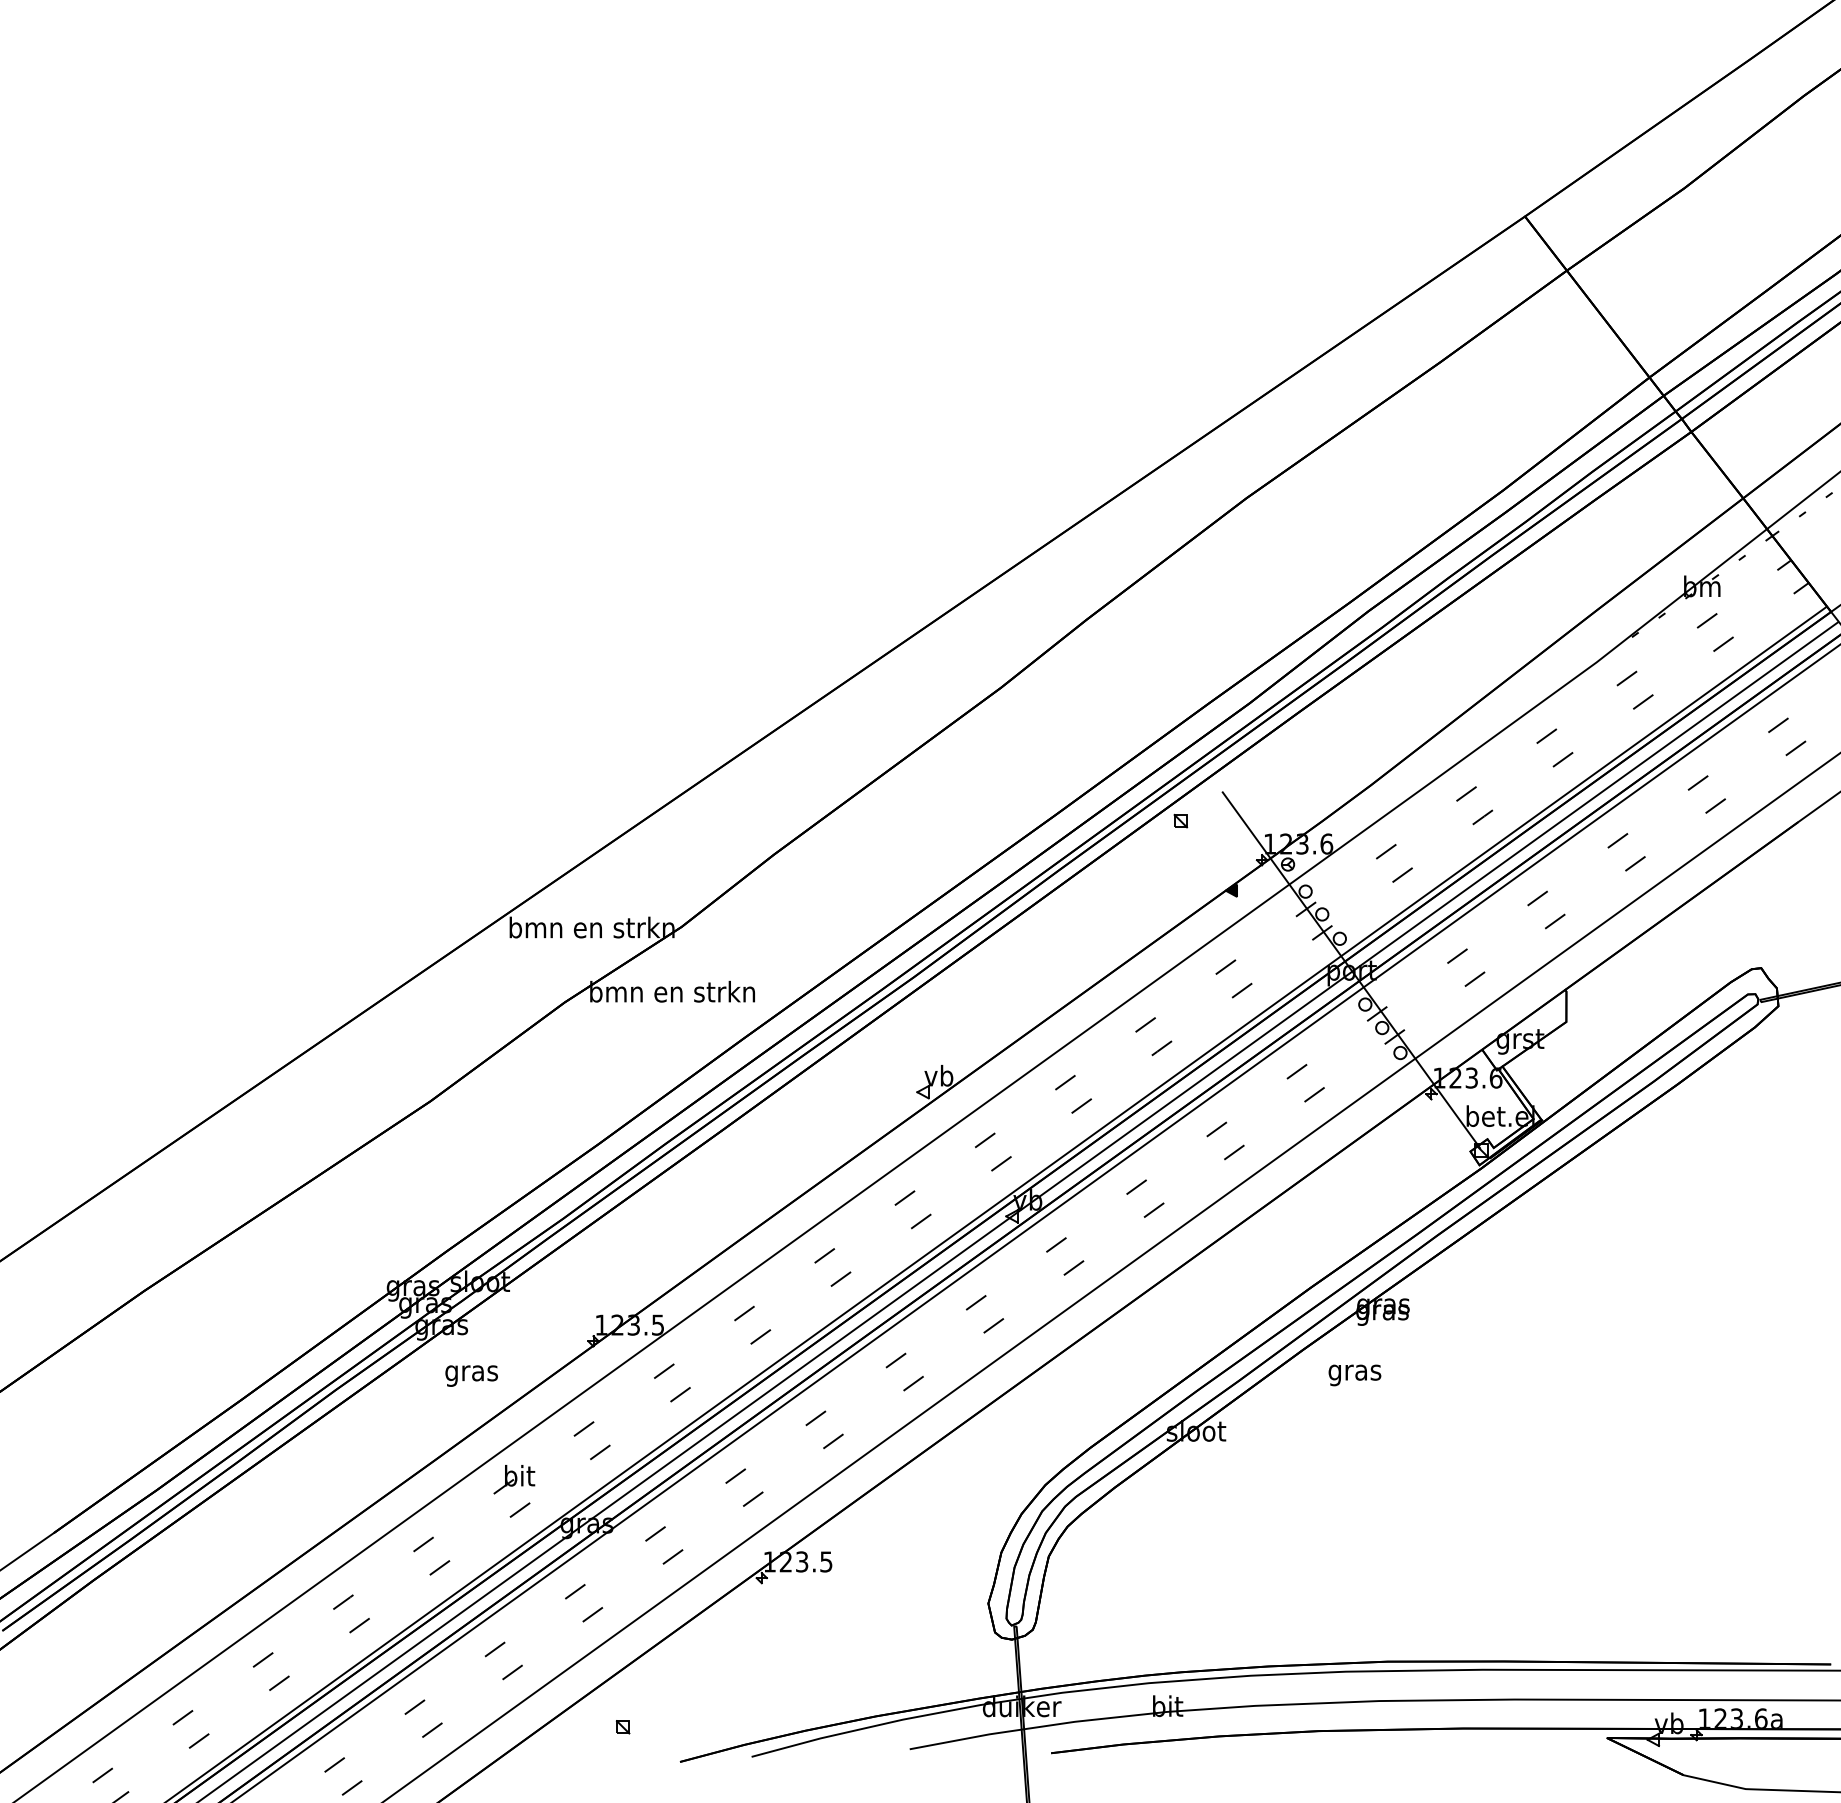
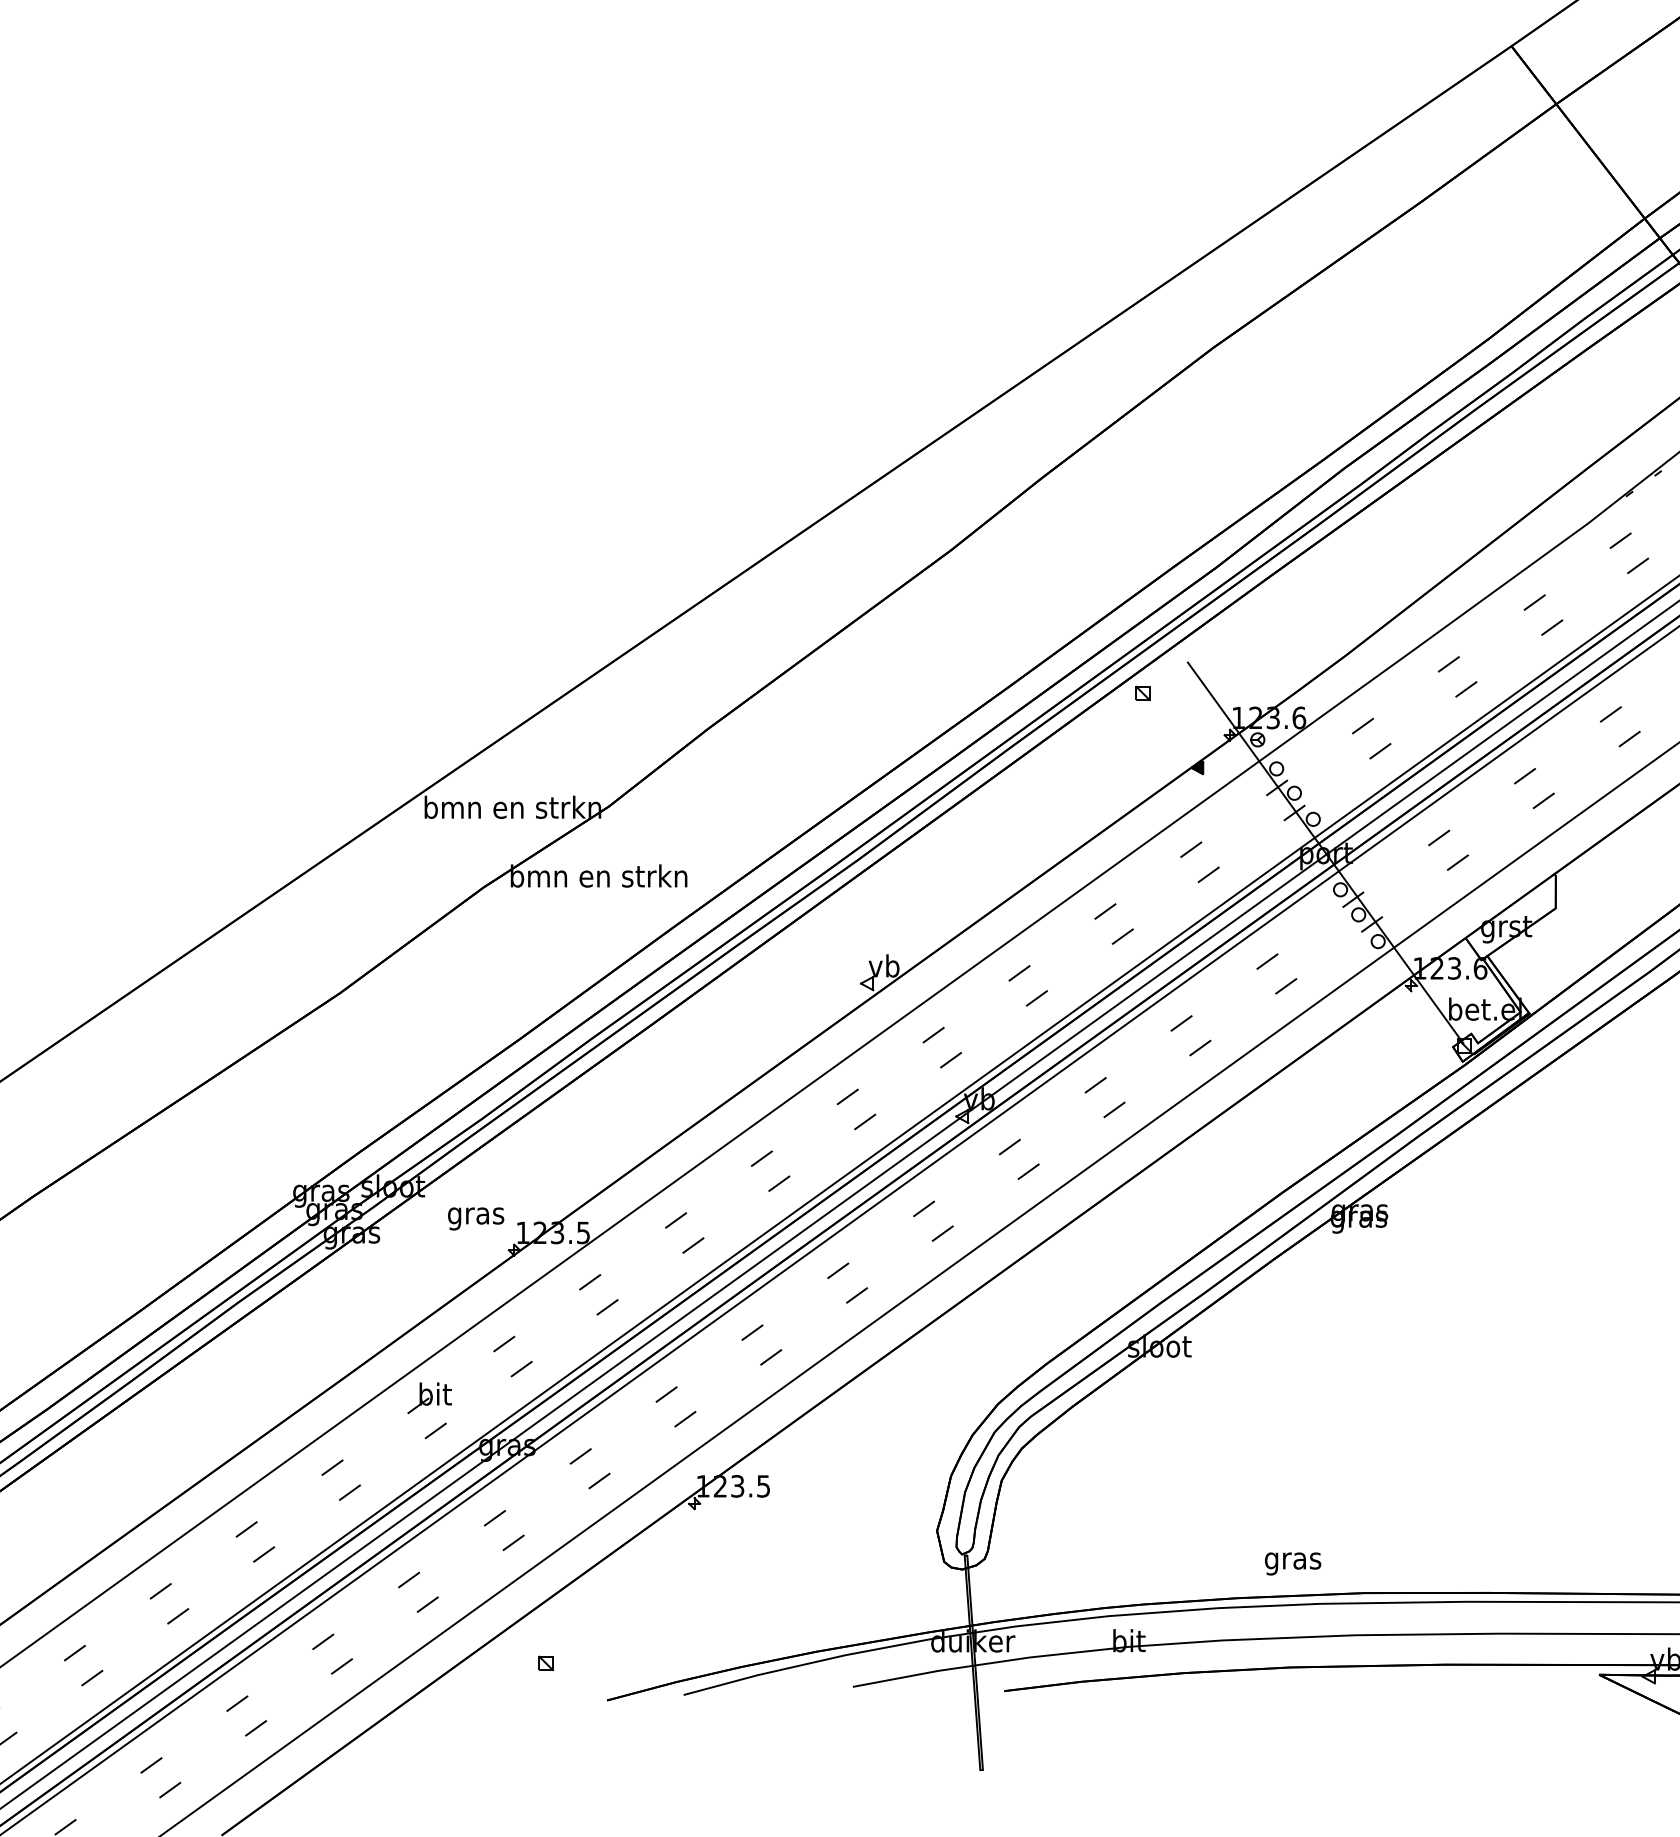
text: (471, 1375) -> (475, 1218), moved
text: (1354, 1375) -> (1292, 1564), moved

